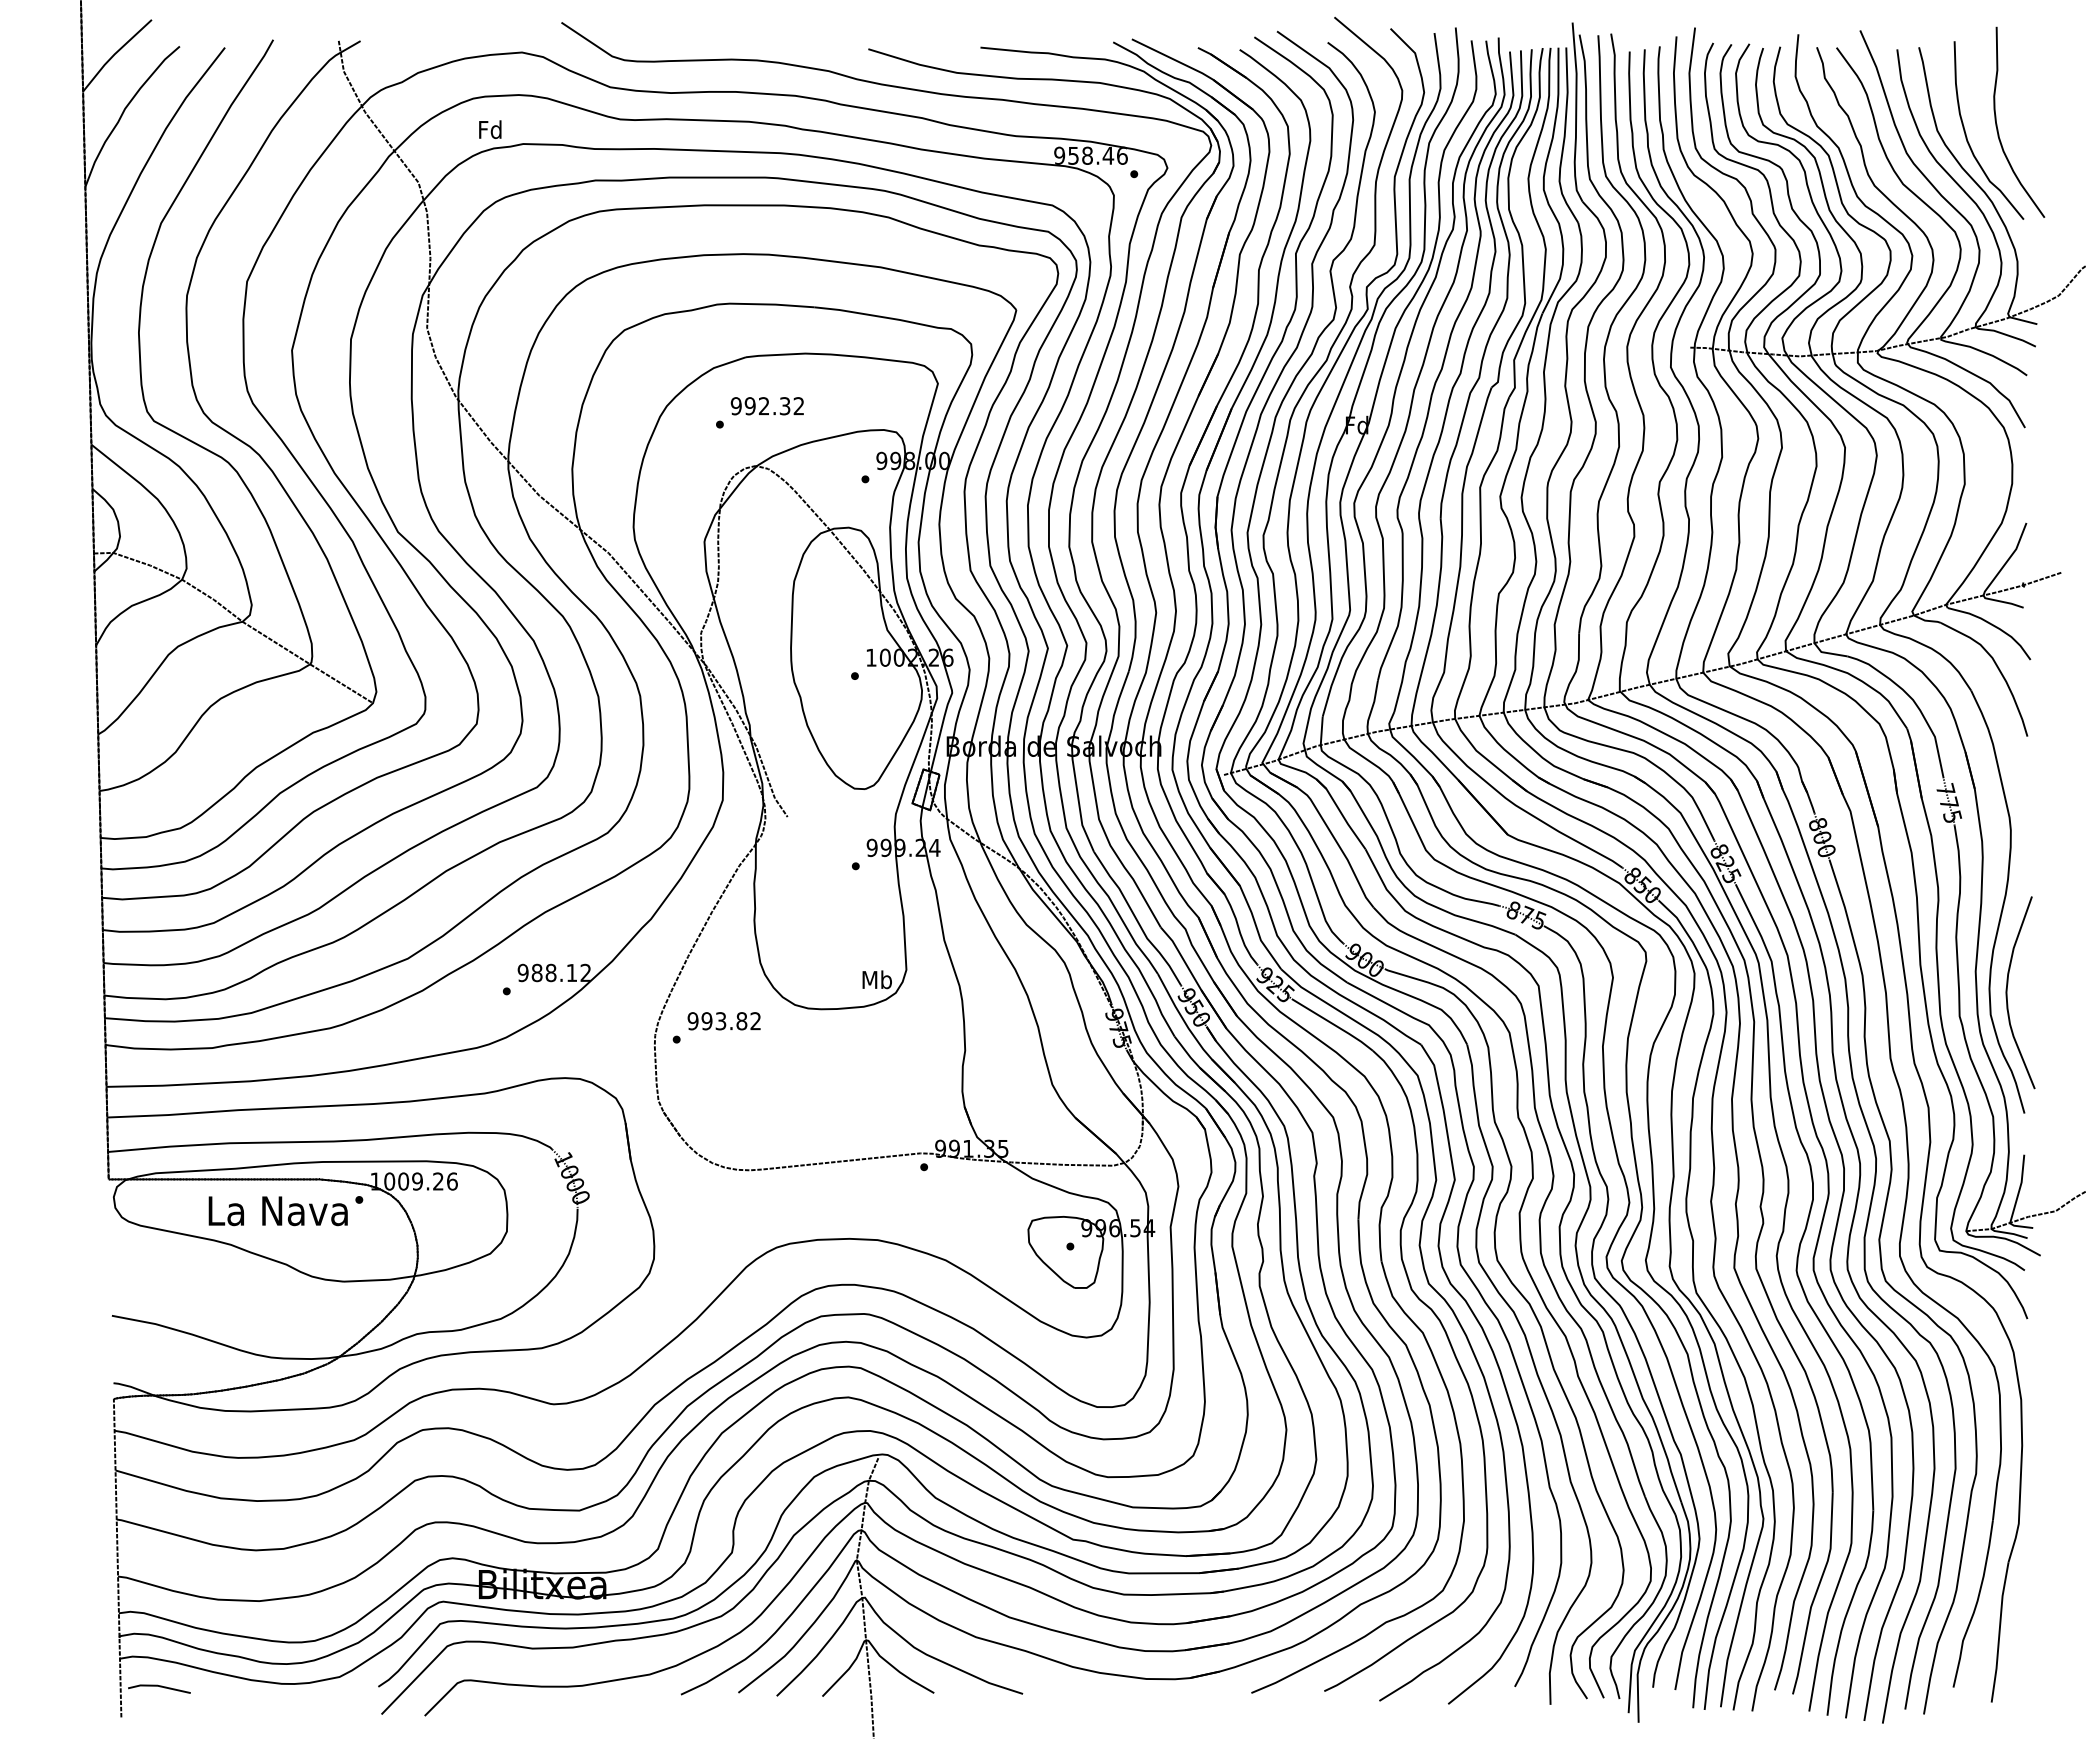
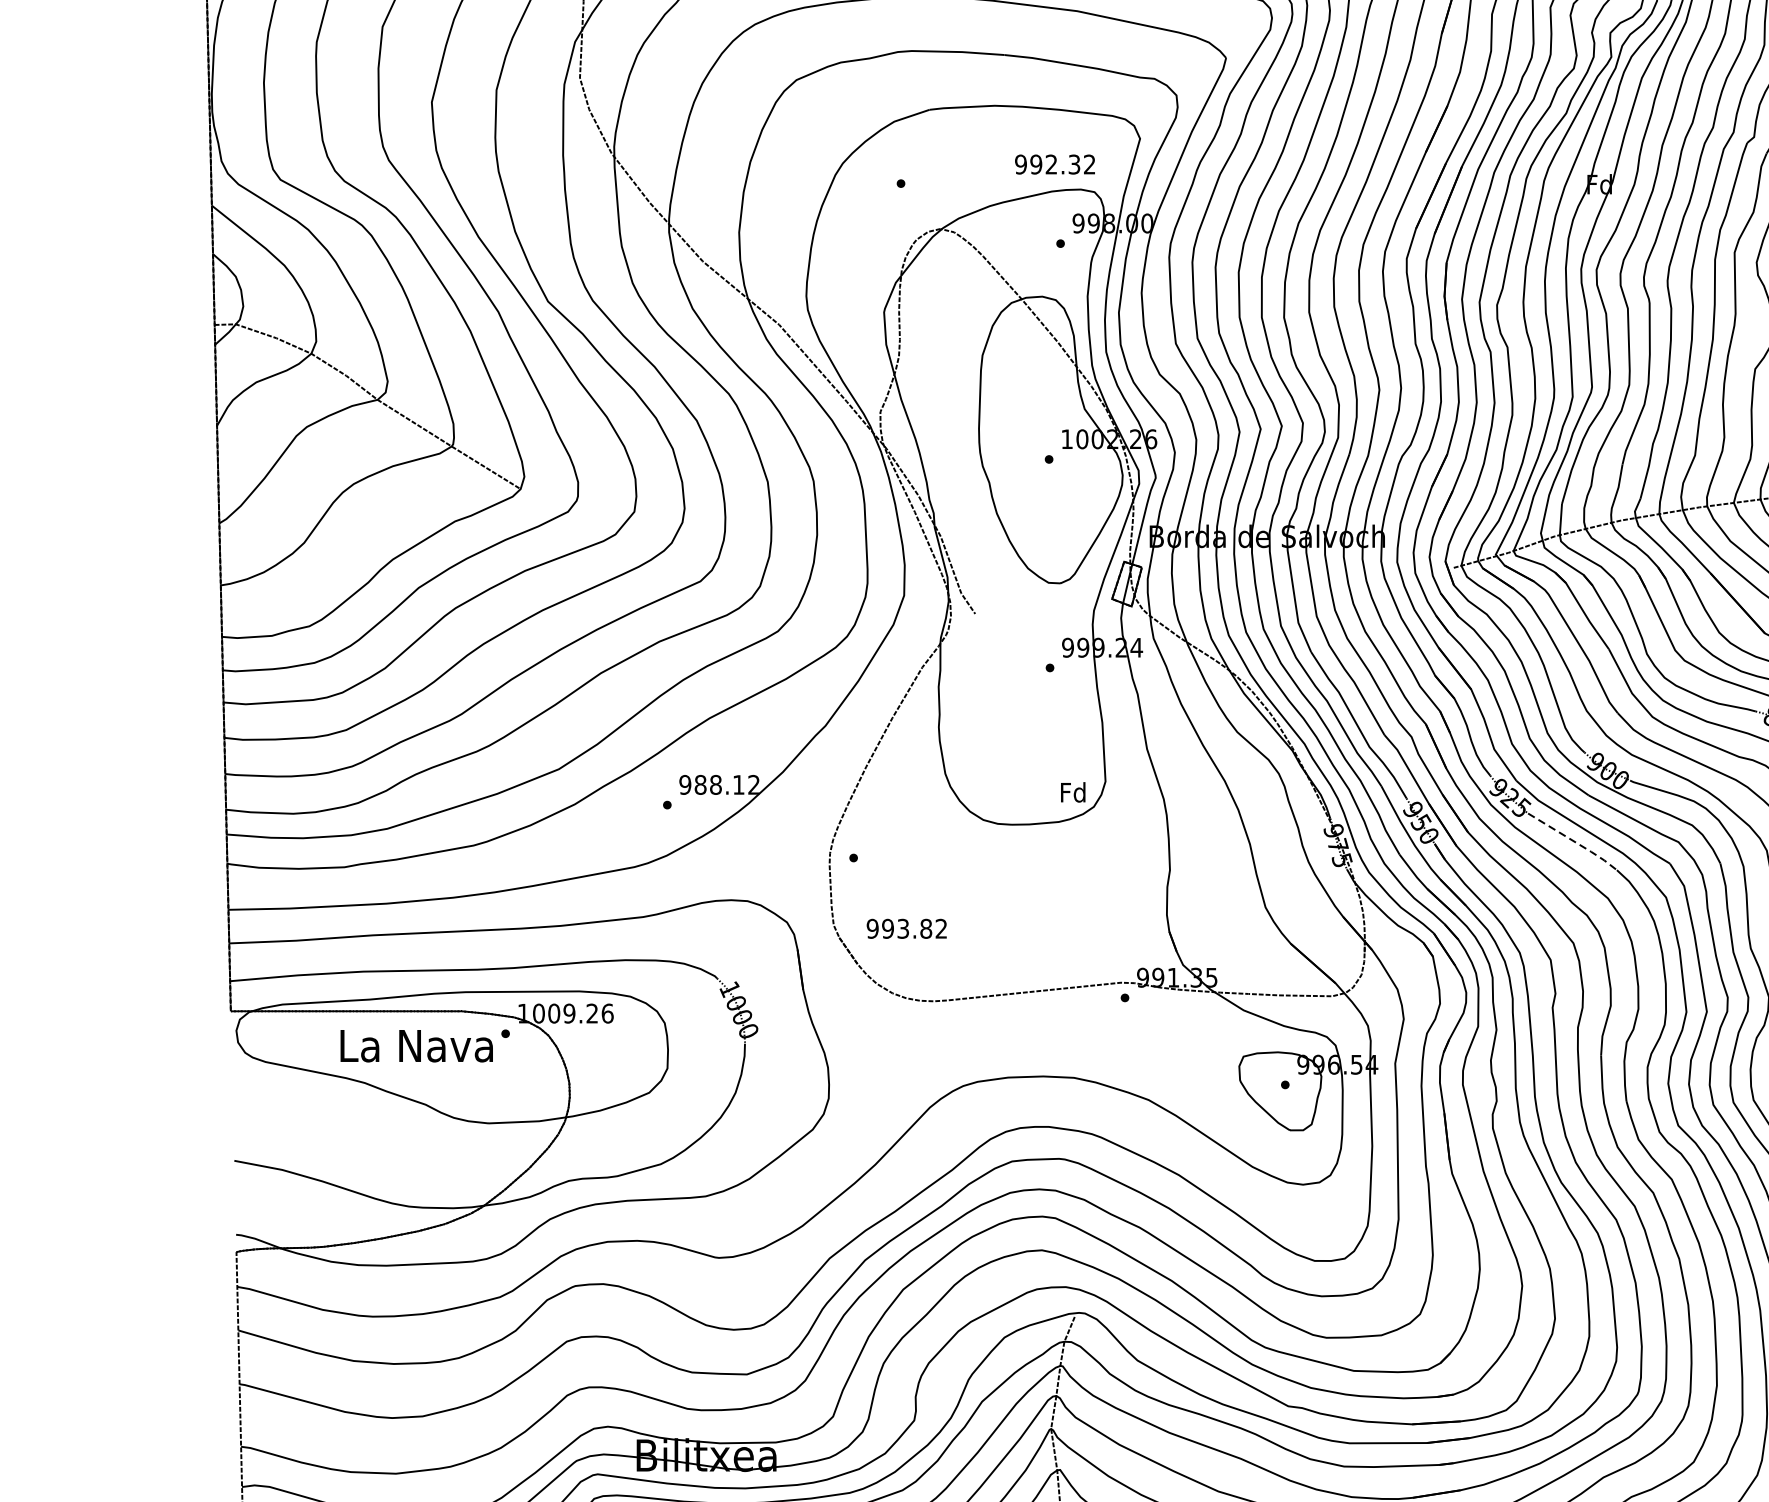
text: (766, 406) -> (1054, 164), moved
text: (876, 979) -> (1072, 792), Mb -> Fd
text: (723, 1021) -> (906, 929), moved
line: (1334, 1024) -> (1574, 841), solid -> dashed

